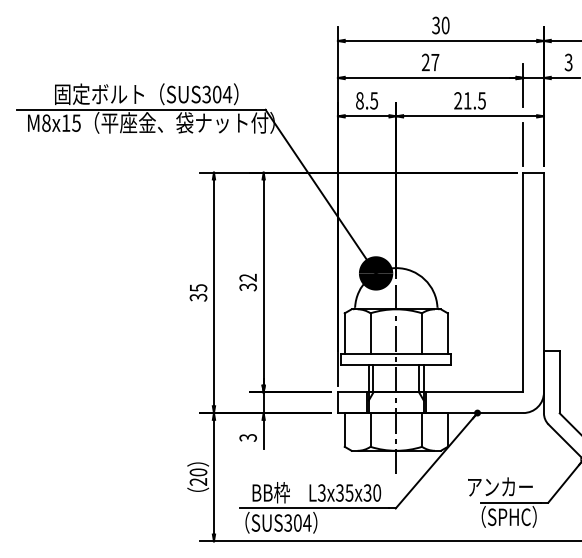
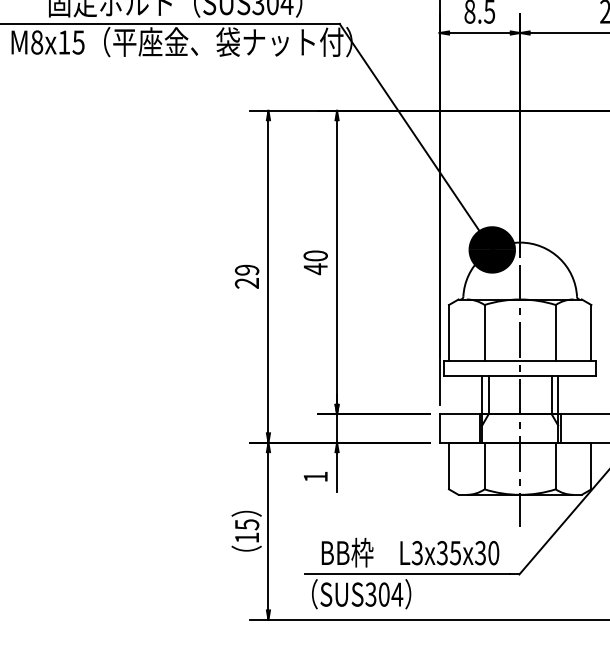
text: (248, 282) -> (316, 262), 32 -> 40
text: (198, 292) -> (247, 276), 35 -> 29
text: (247, 437) -> (314, 476), 3 -> 1
text: (198, 476) -> (247, 530), 20 -> 15

